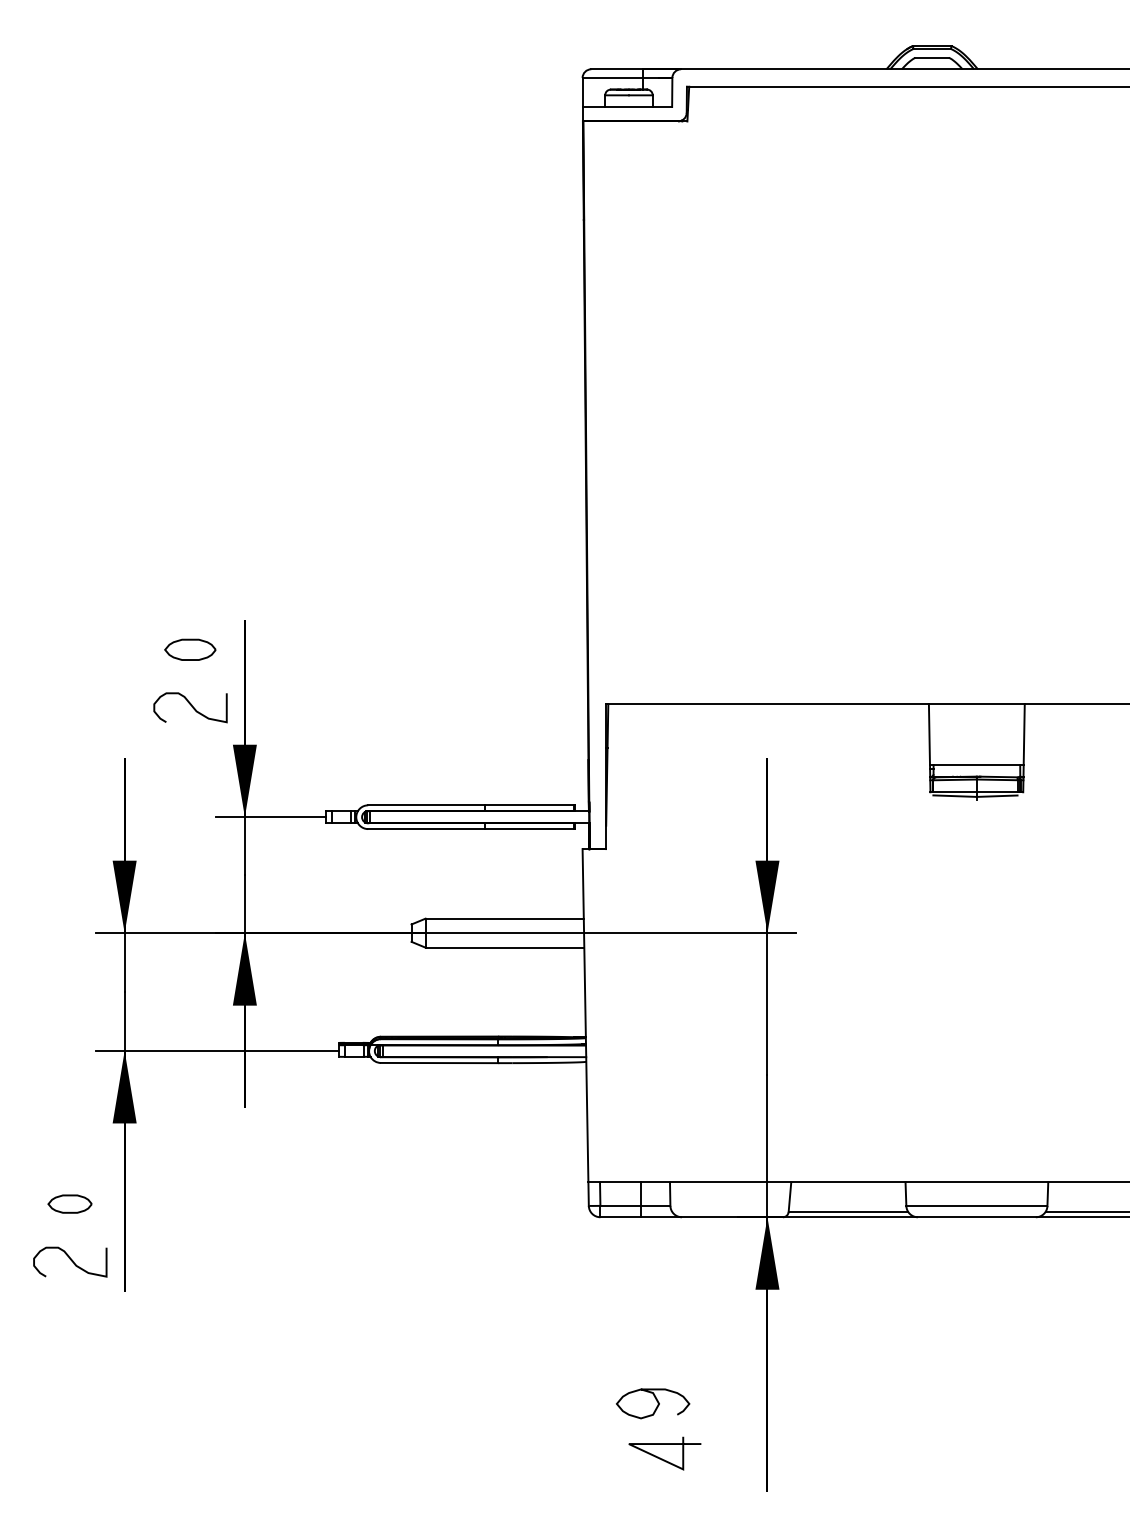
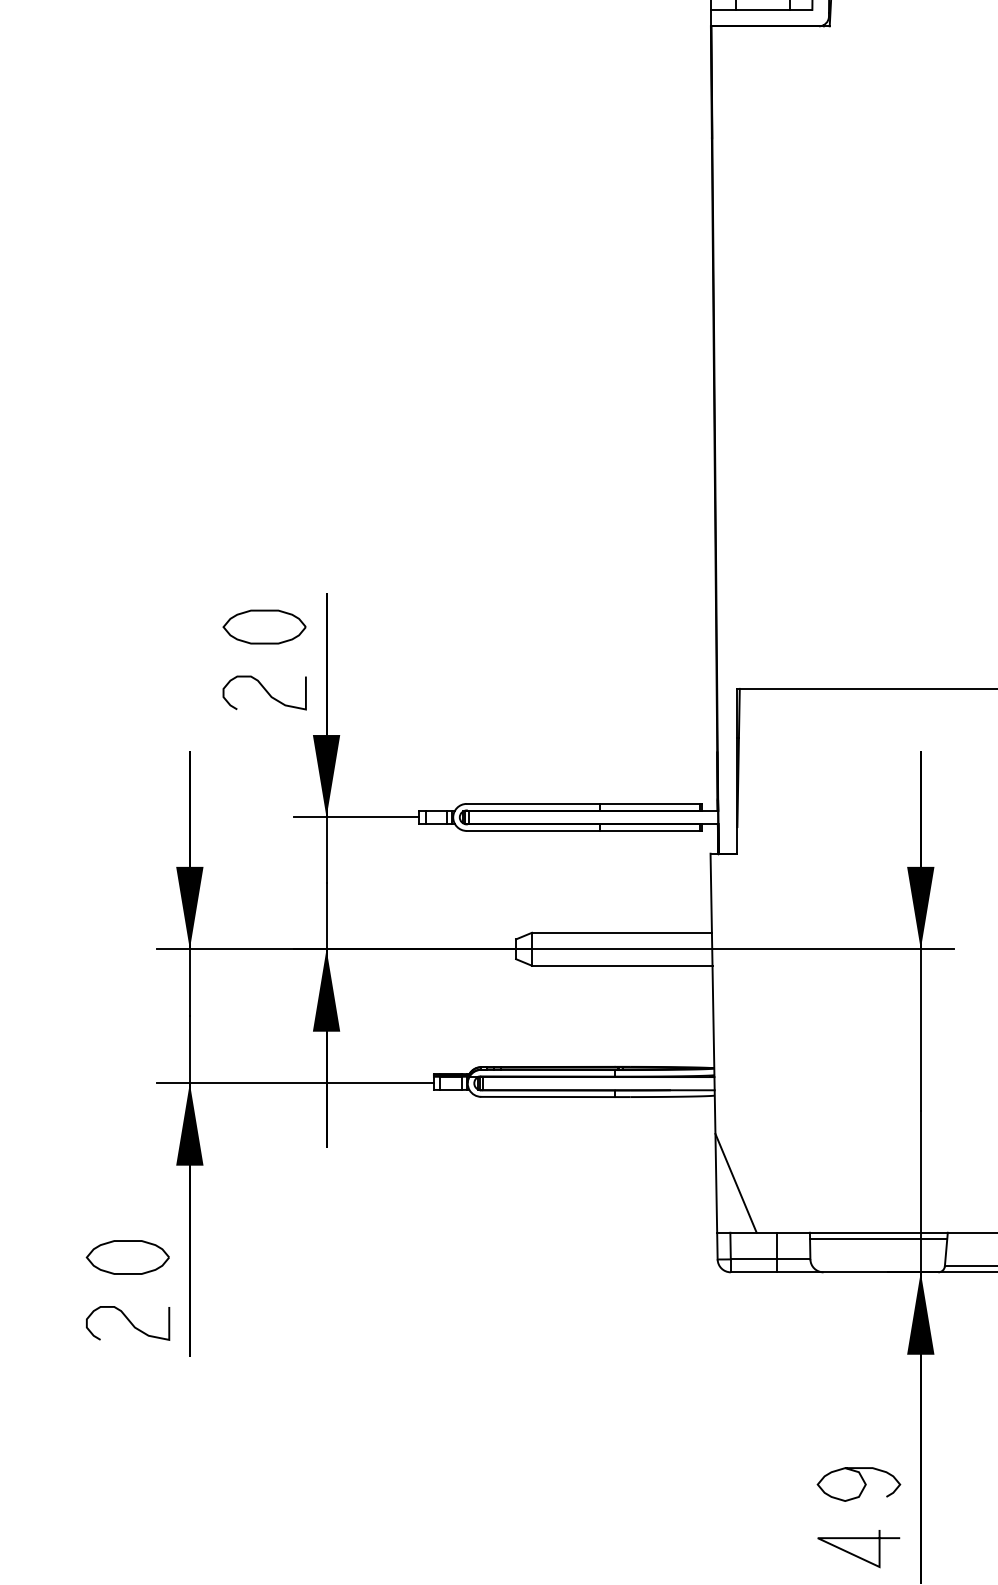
part: (190, 649) -> (264, 626), size x1.43
line: (604, 1138) -> (735, 1182), added
line: (730, 1188) -> (878, 1239), added
part: (69, 1203) -> (127, 1256), size x1.67
curve: (656, 1401) -> (862, 1481), moved
line: (662, 1458) -> (855, 1554), moved

